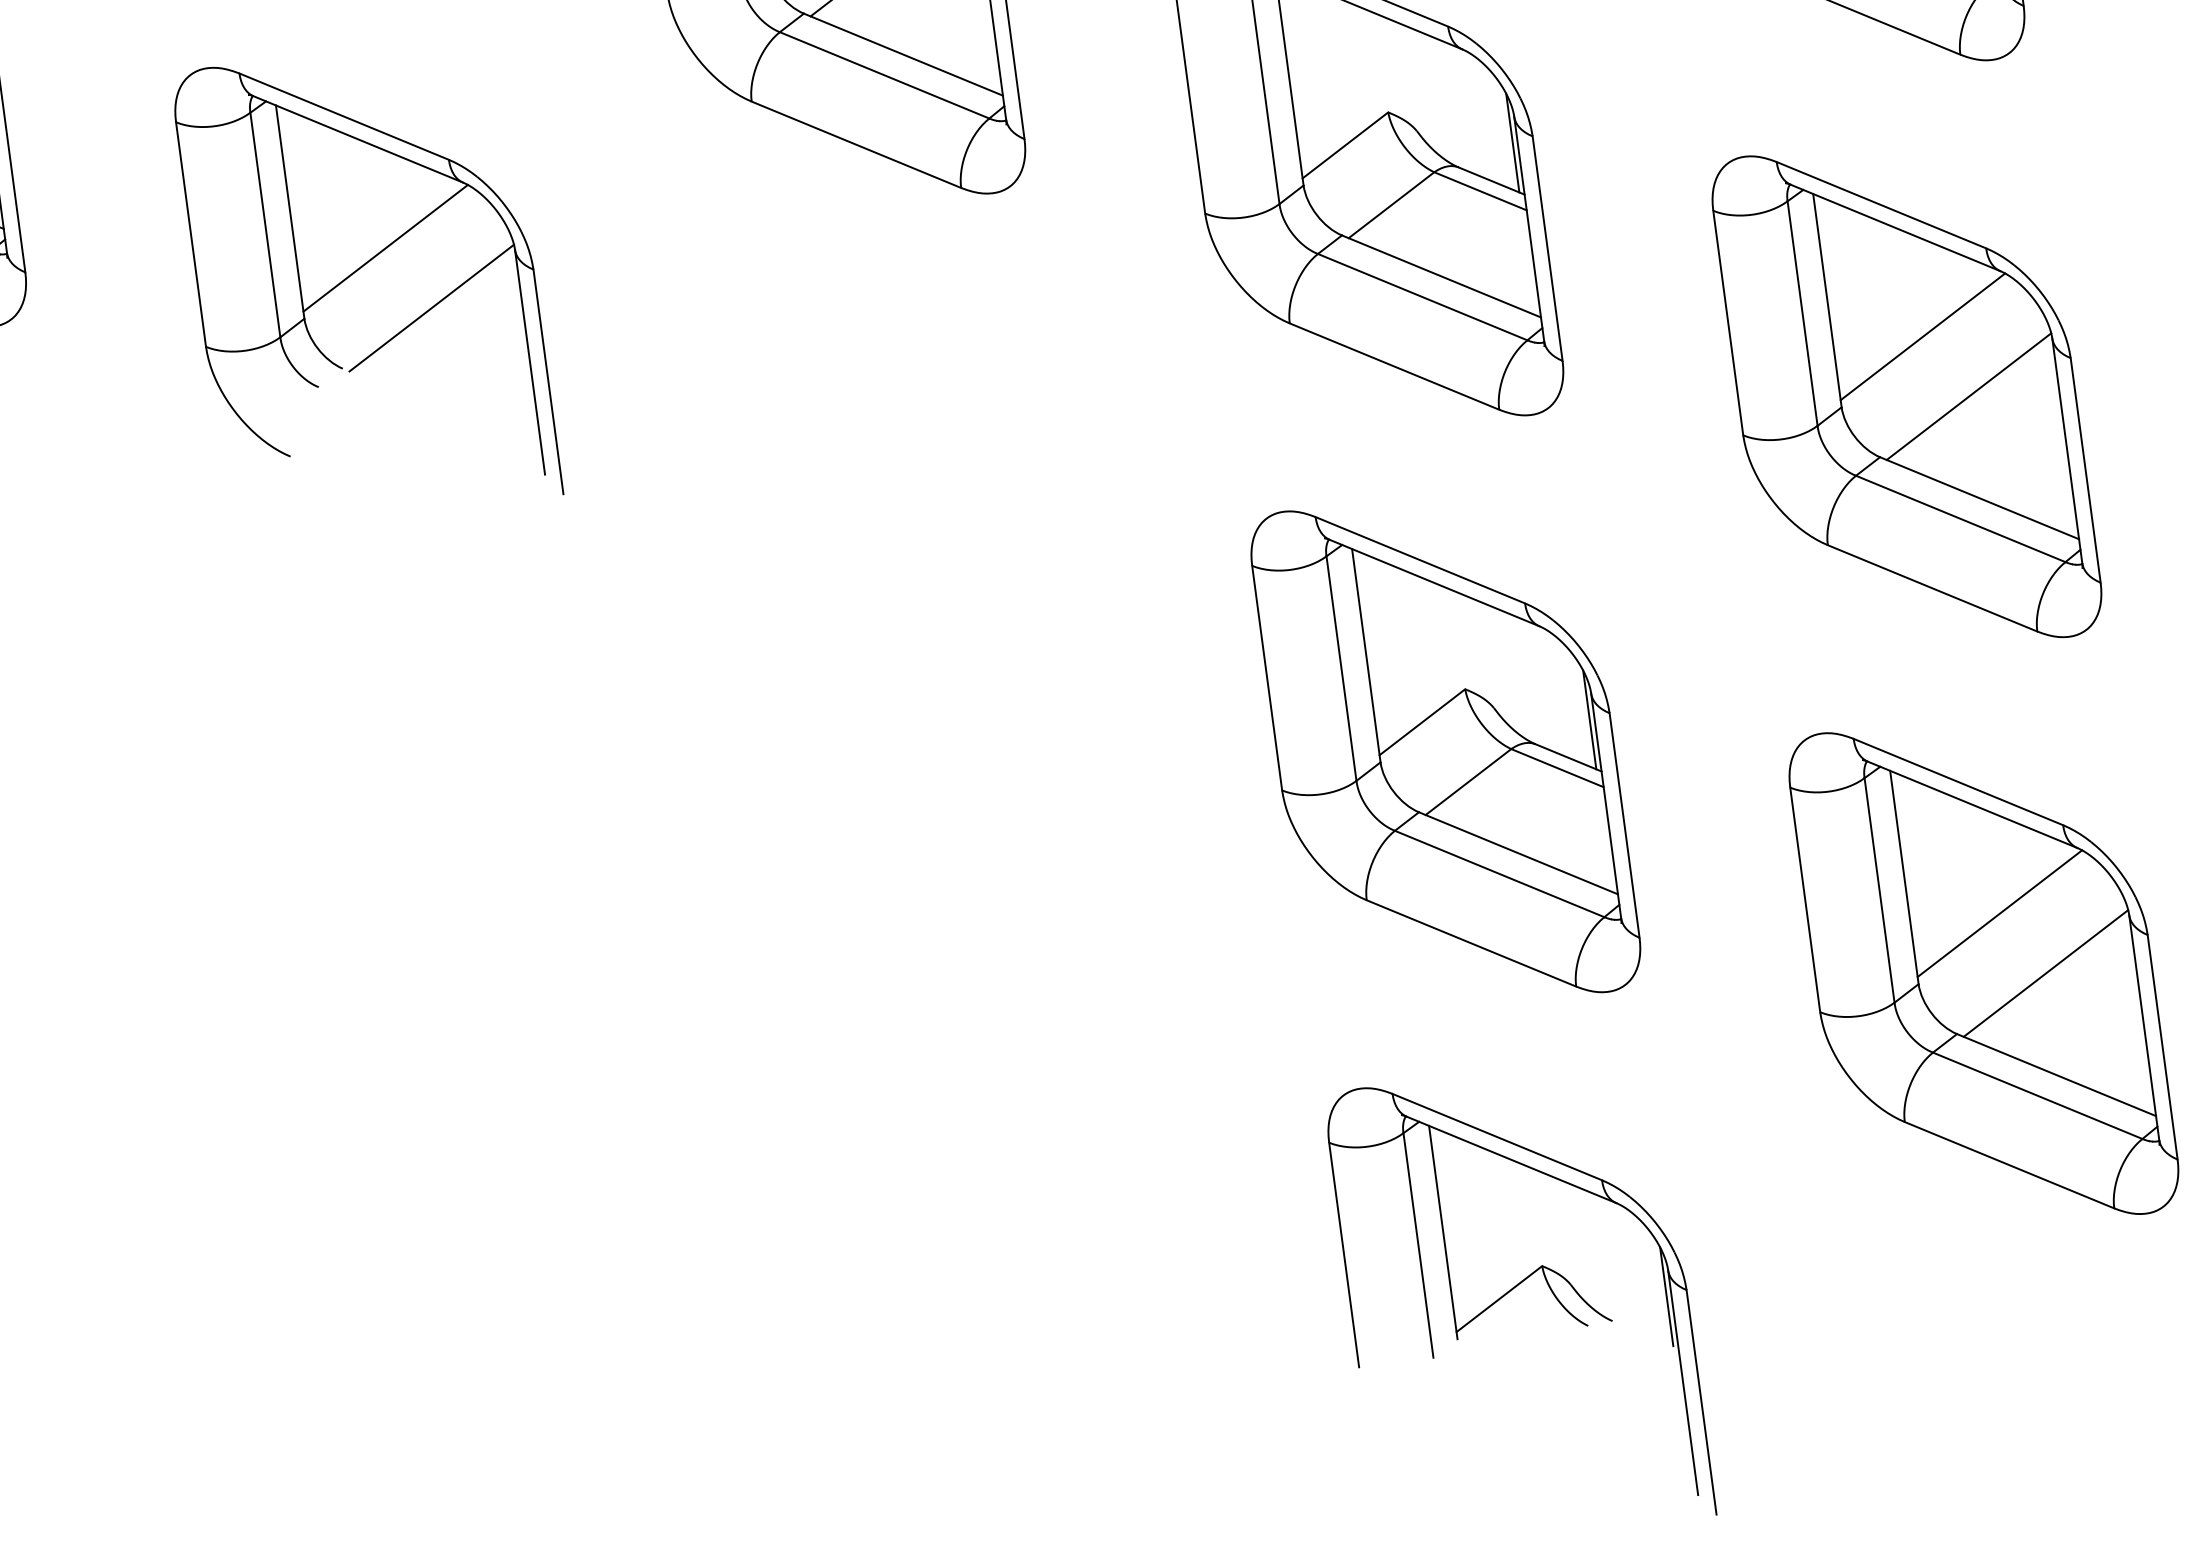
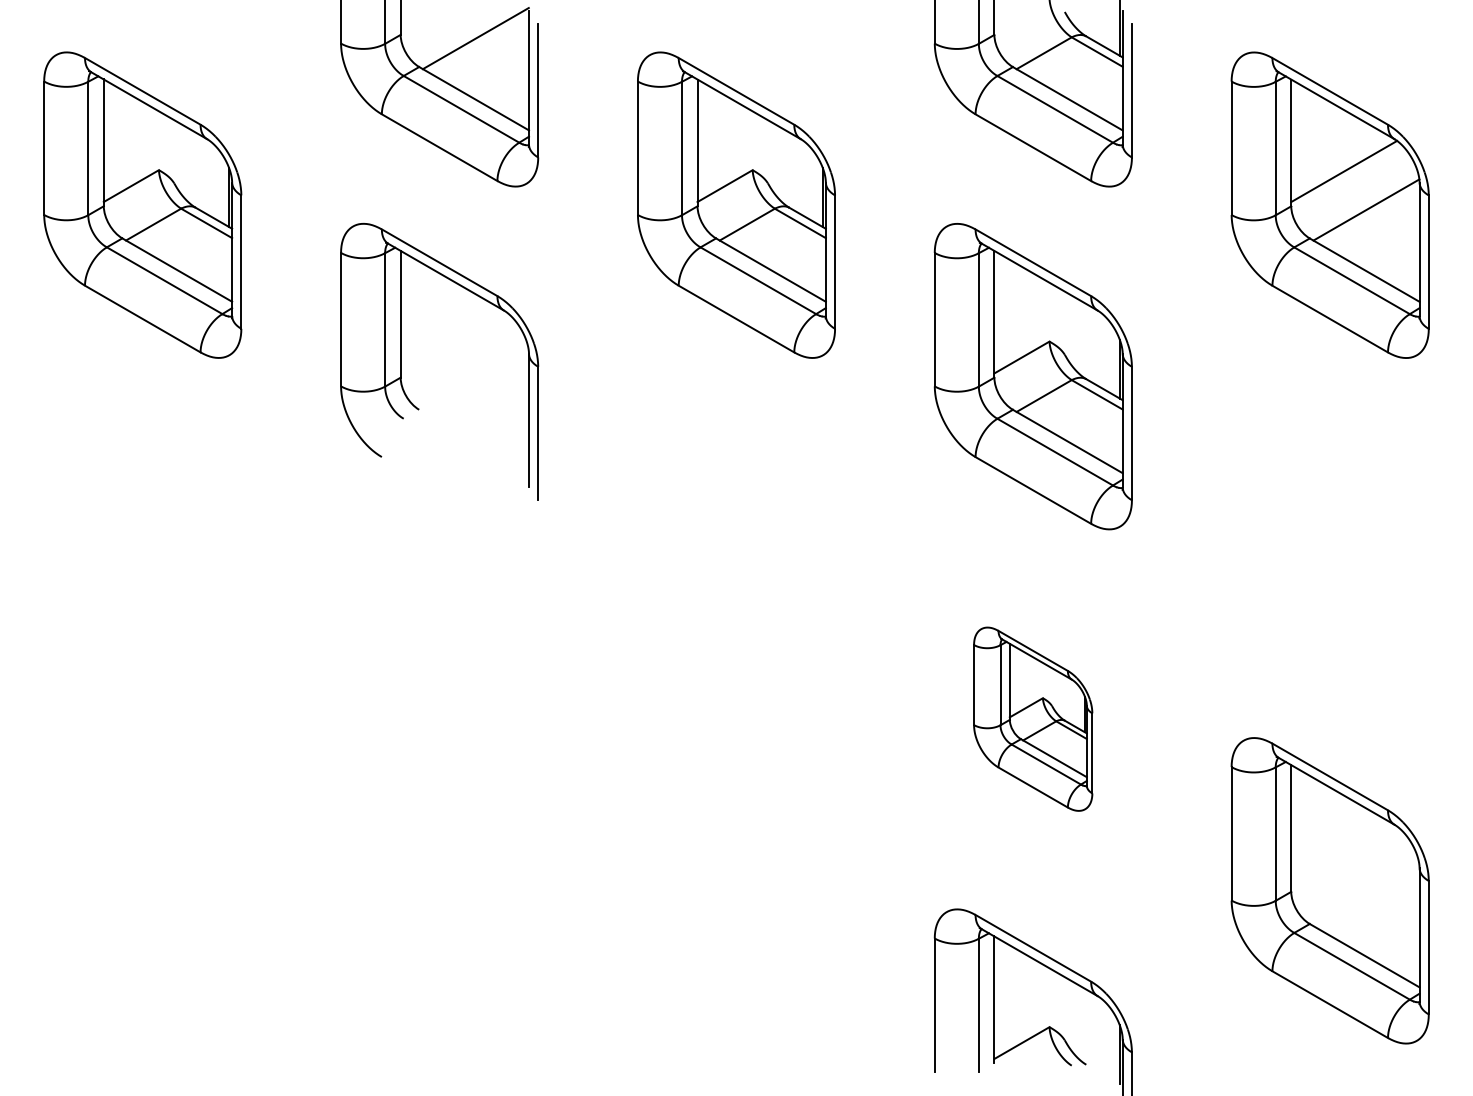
line: (385, 247) -> (453, 342), removed
line: (430, 306) -> (475, 380), removed
part: (1905, 396) -> (1329, 547), removed
part: (1444, 750) -> (1032, 718), size x0.6
line: (2000, 912) -> (1344, 856), removed
line: (2046, 973) -> (1366, 895), removed

